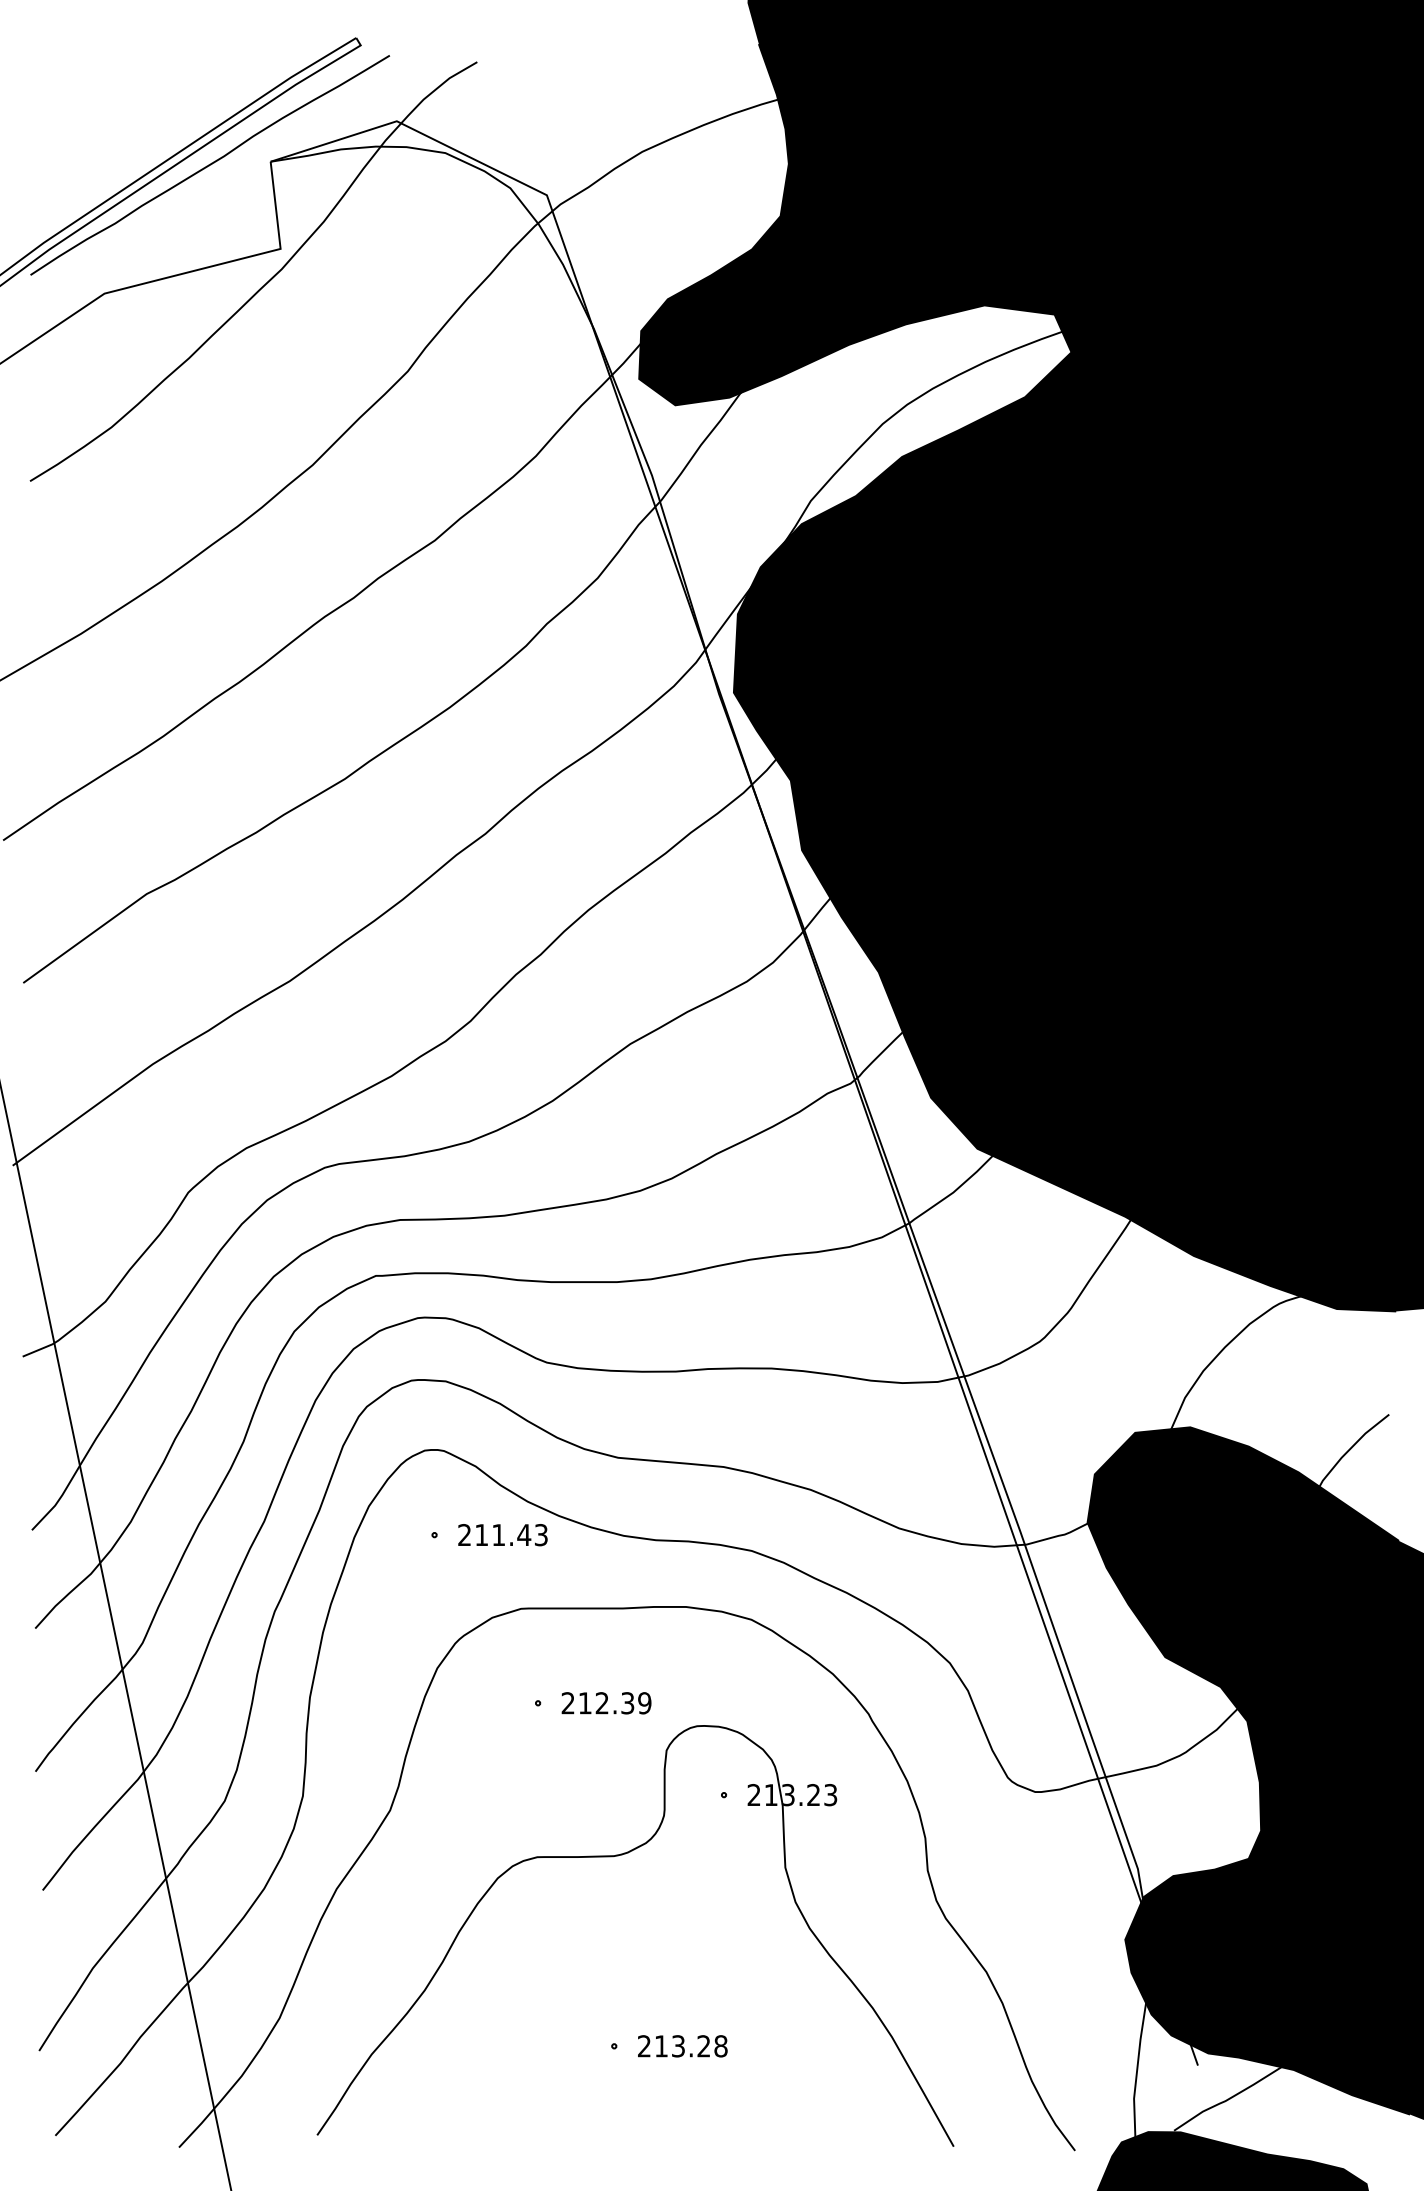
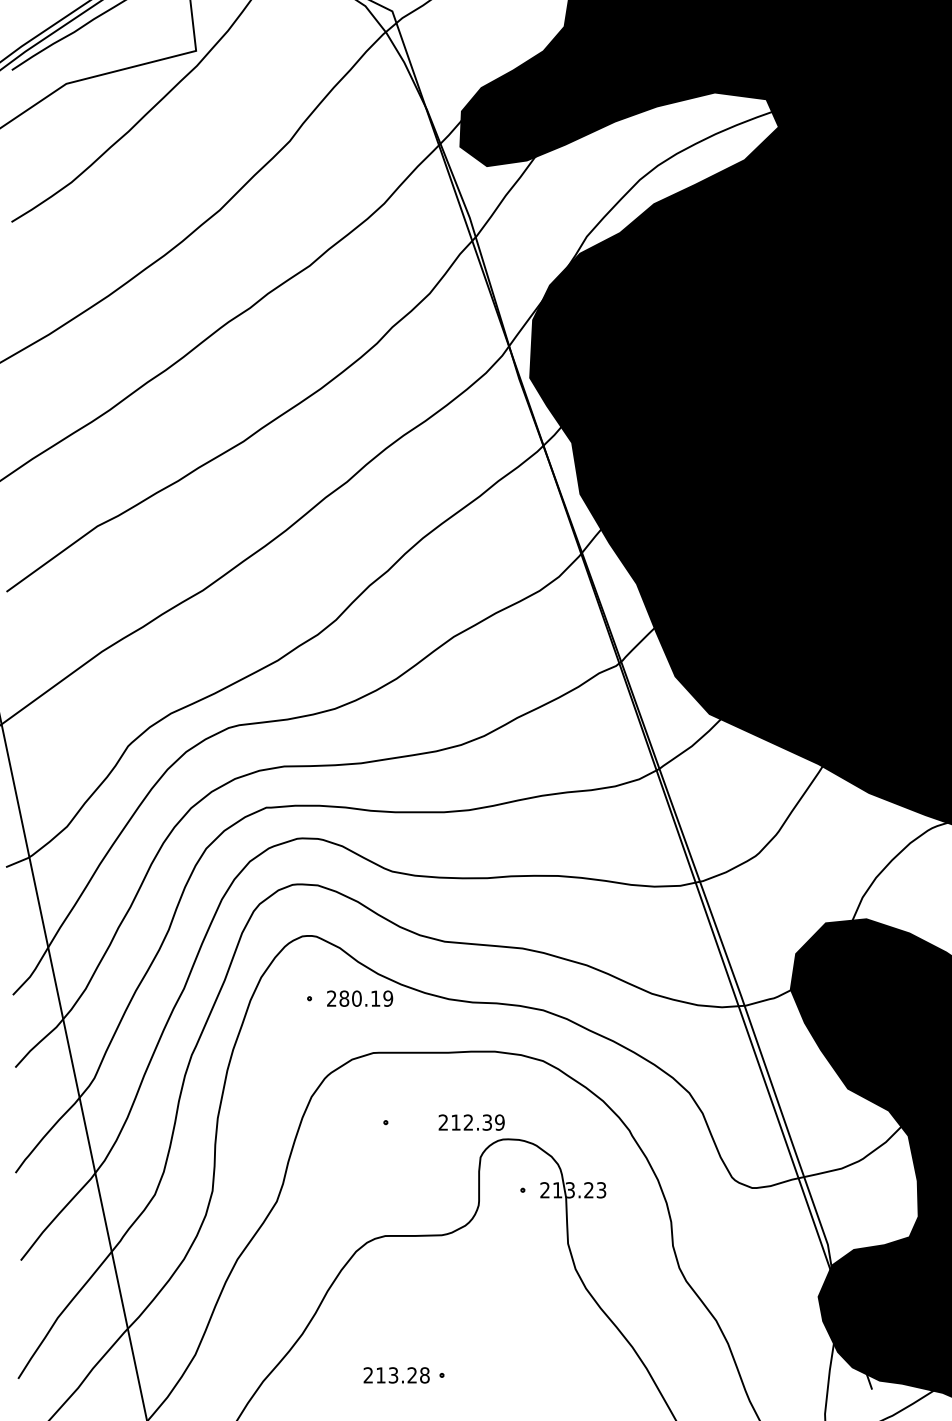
text: (511, 1535) -> (366, 998), 211.43 -> 280.19
text: (606, 1703) -> (471, 1122), moved
text: (682, 2046) -> (396, 1375), moved

